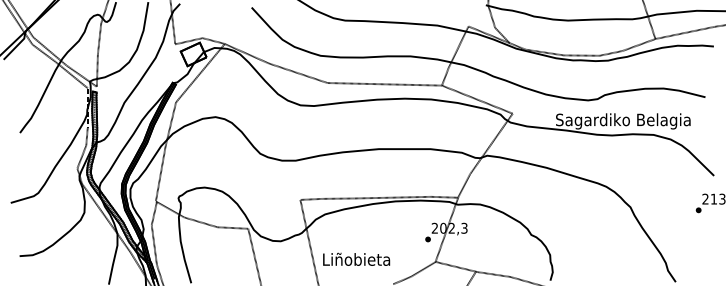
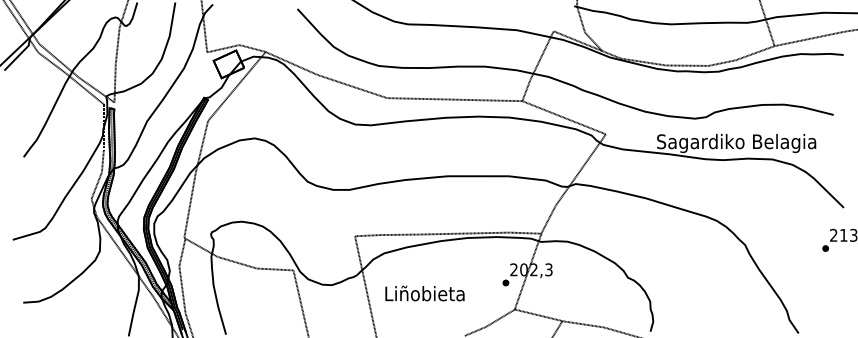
text: (356, 258) -> (424, 292), moved

